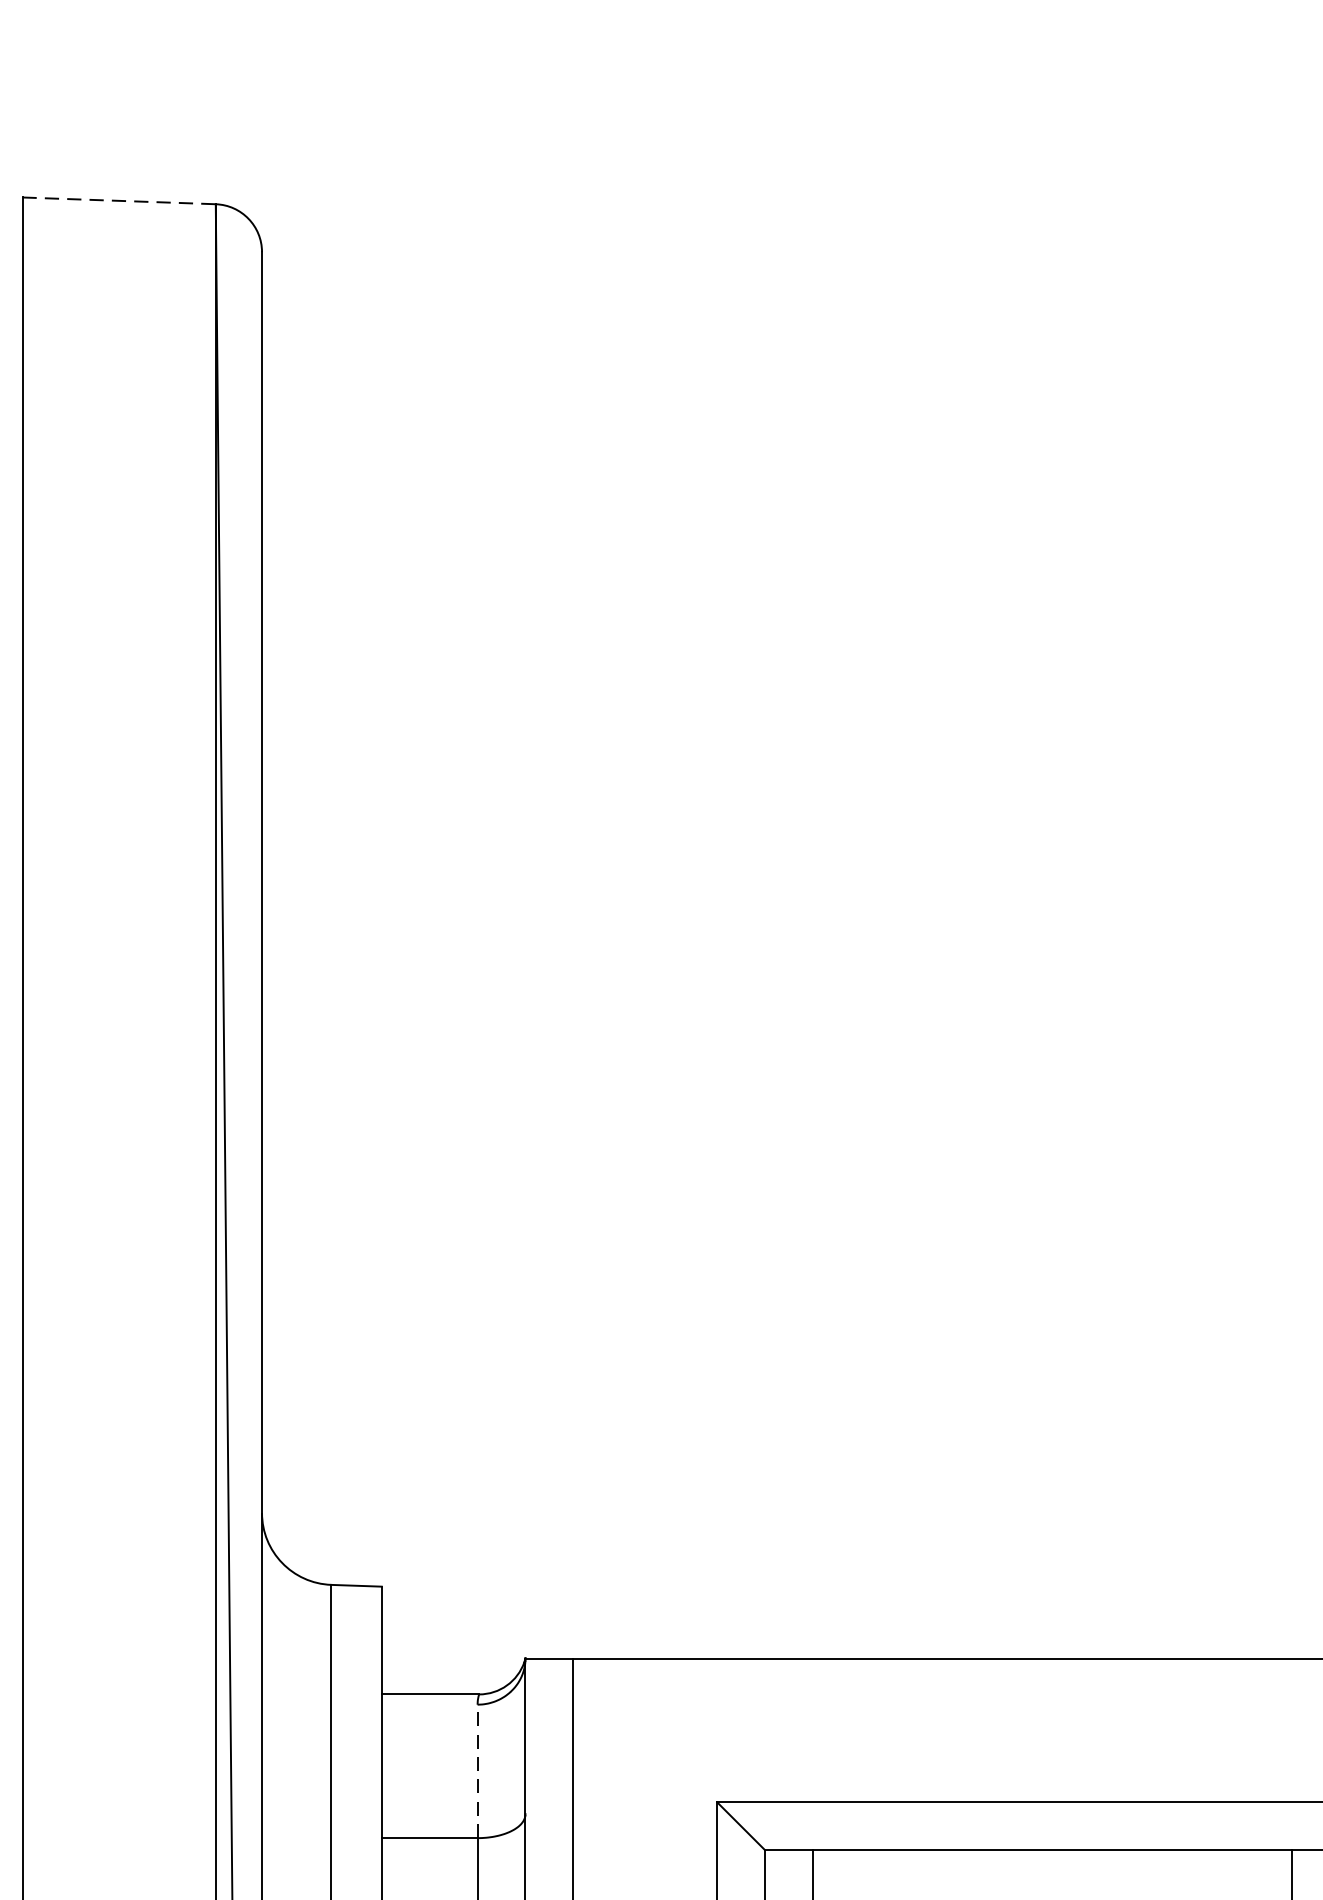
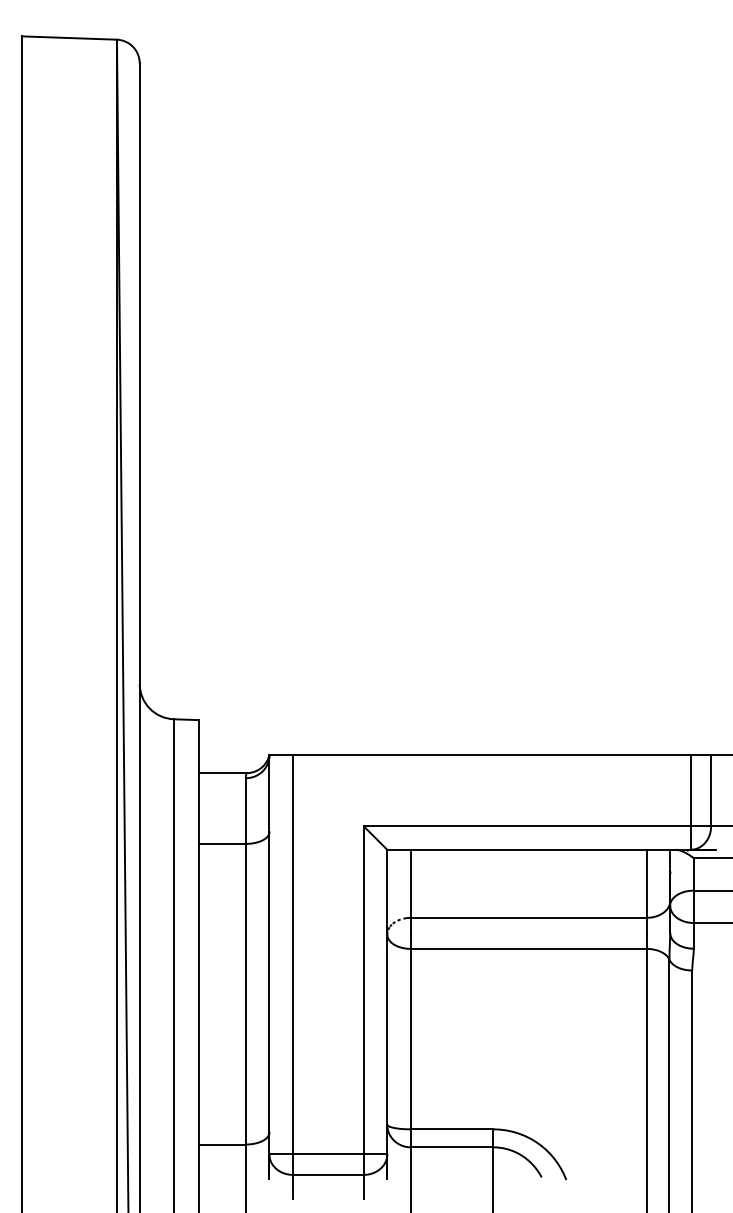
line: (119, 201) -> (69, 38), dashed -> solid
line: (476, 1772) -> (245, 811), dashed -> solid

